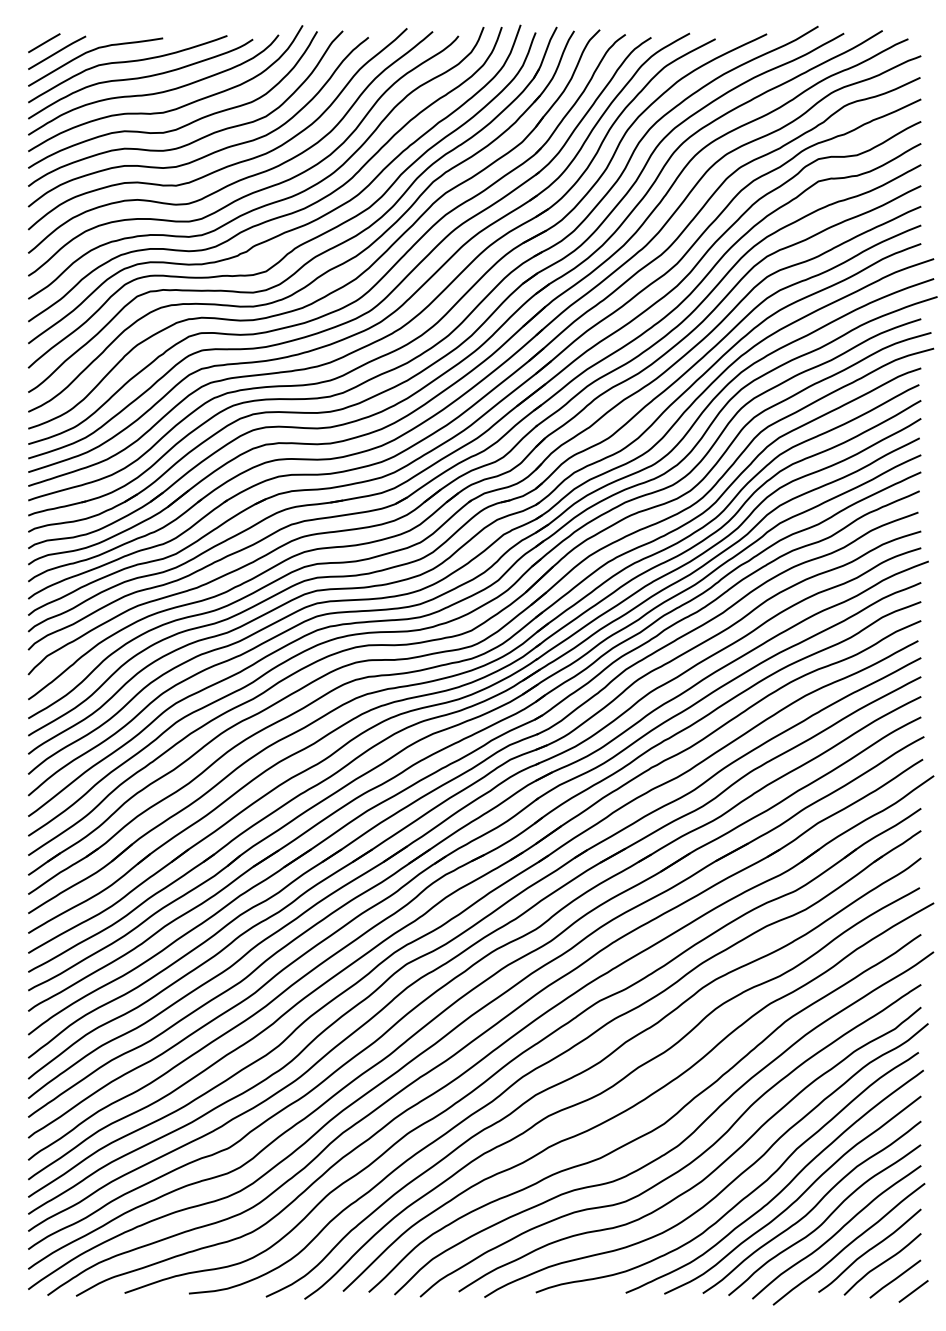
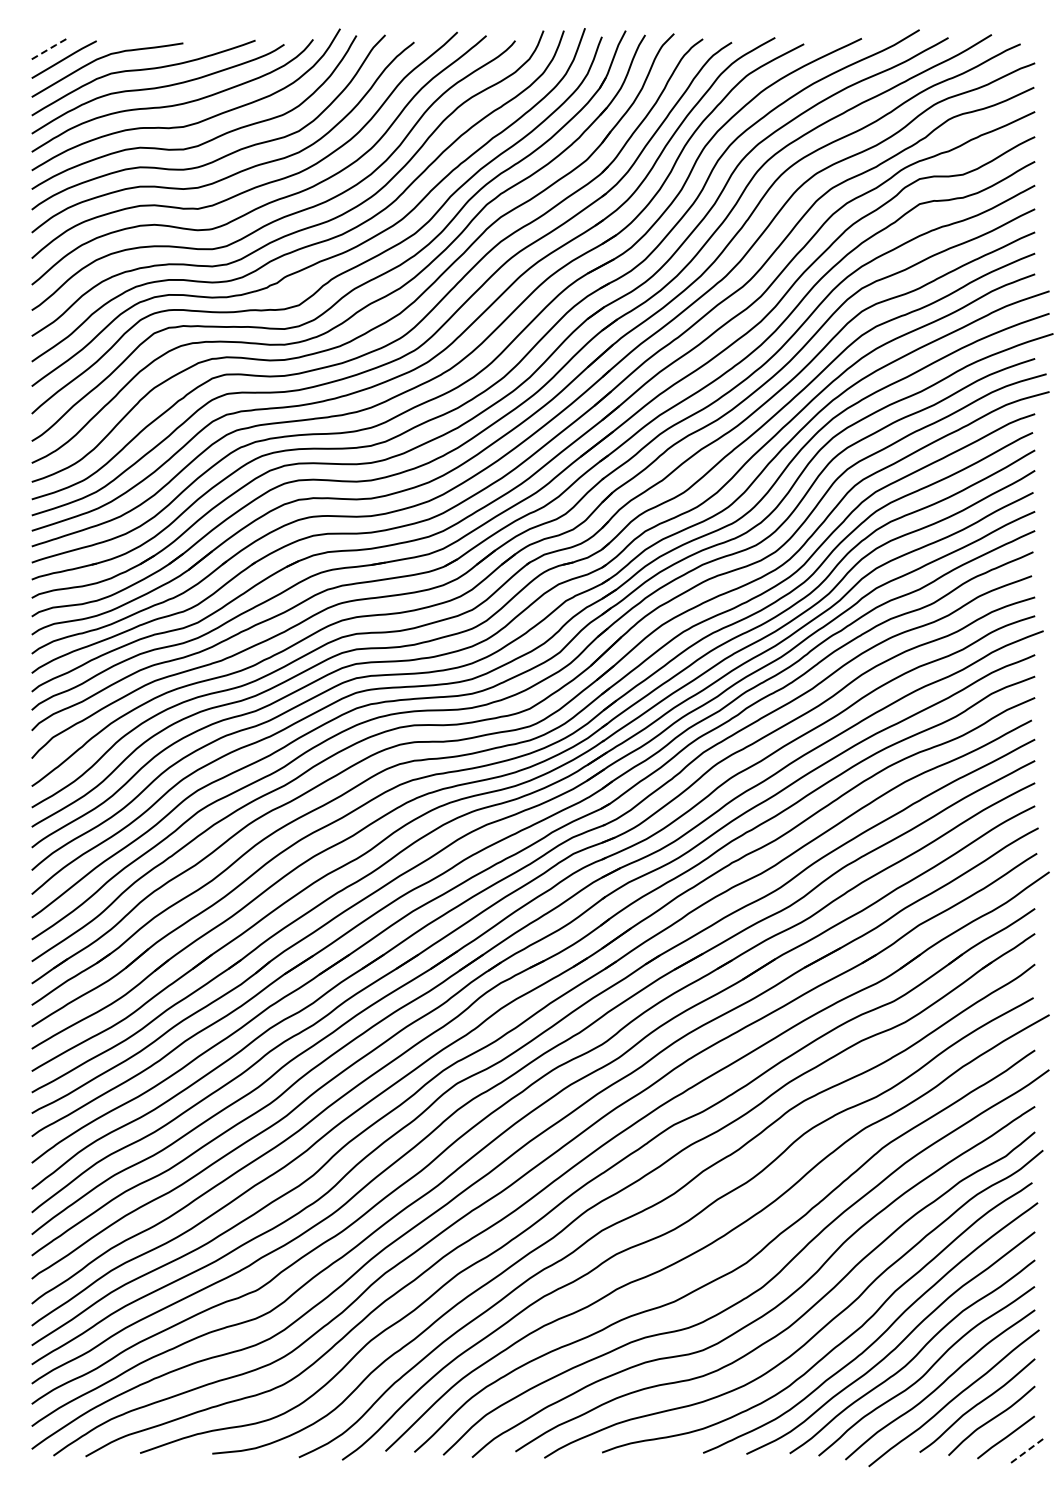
line: (44, 42) -> (50, 48), solid -> dashed
line: (913, 1291) -> (1026, 1451), solid -> dashed

